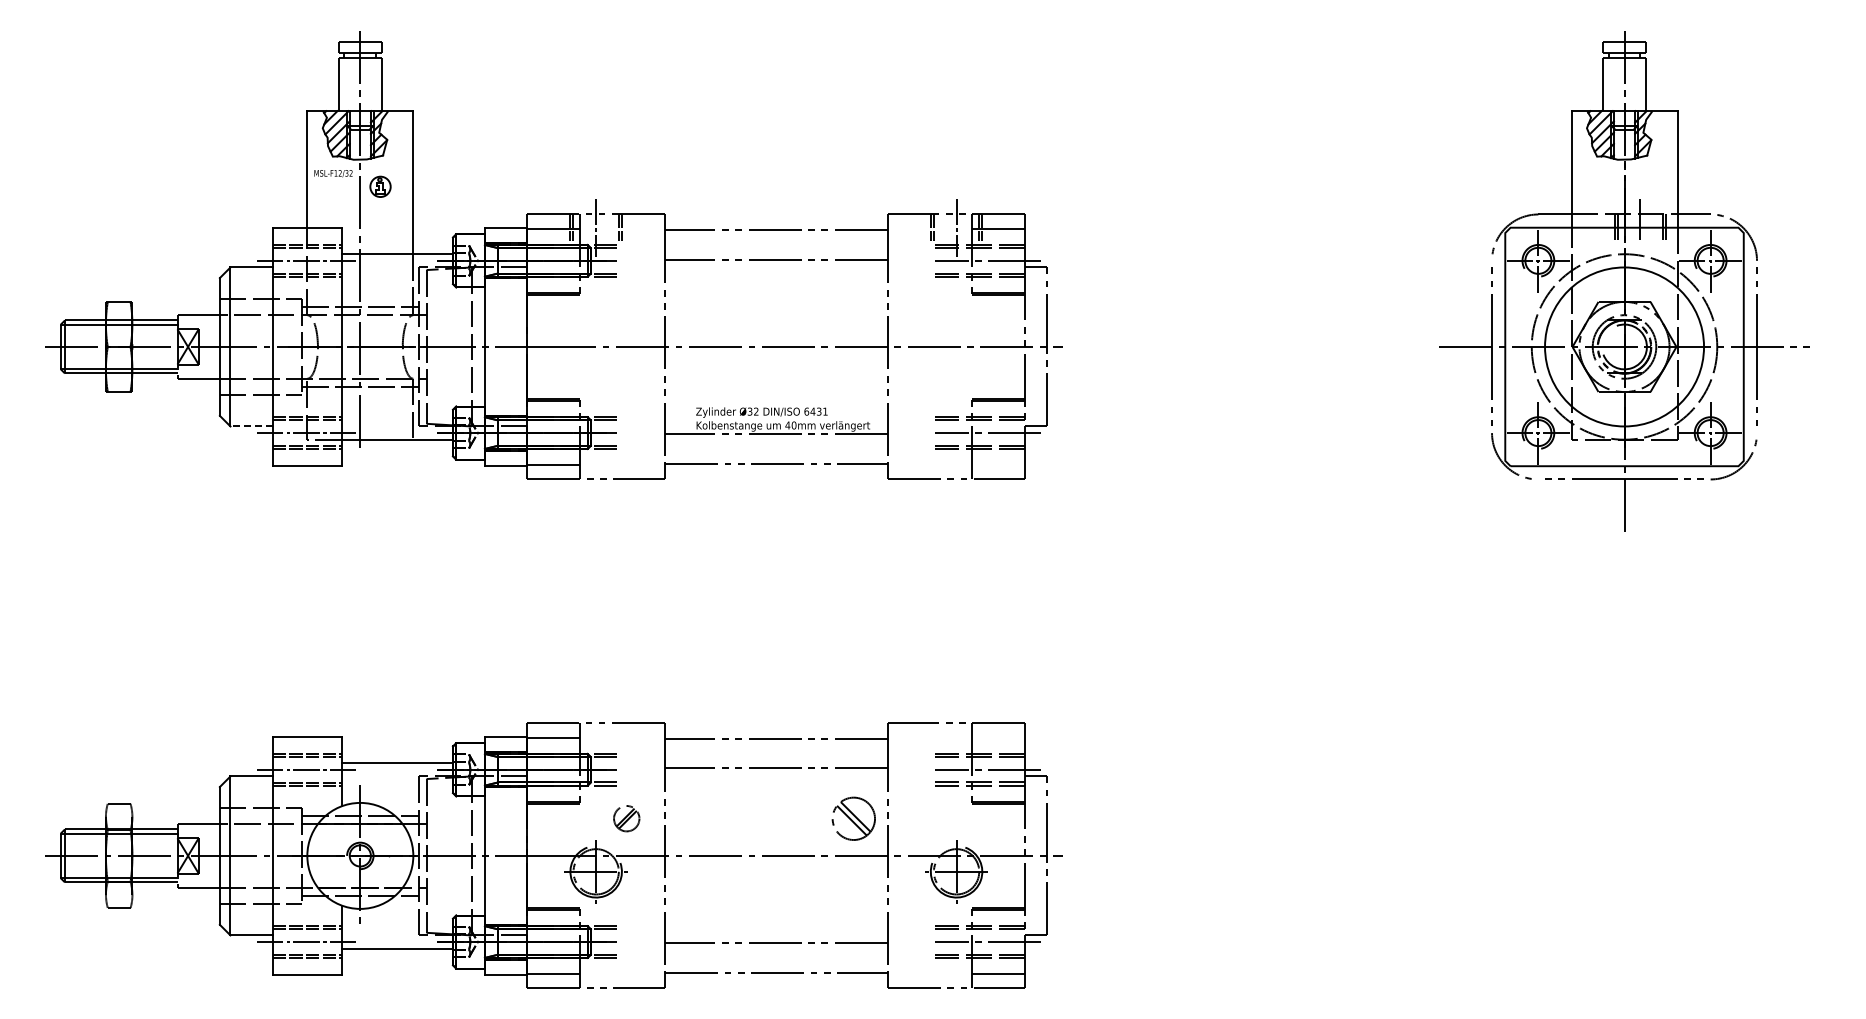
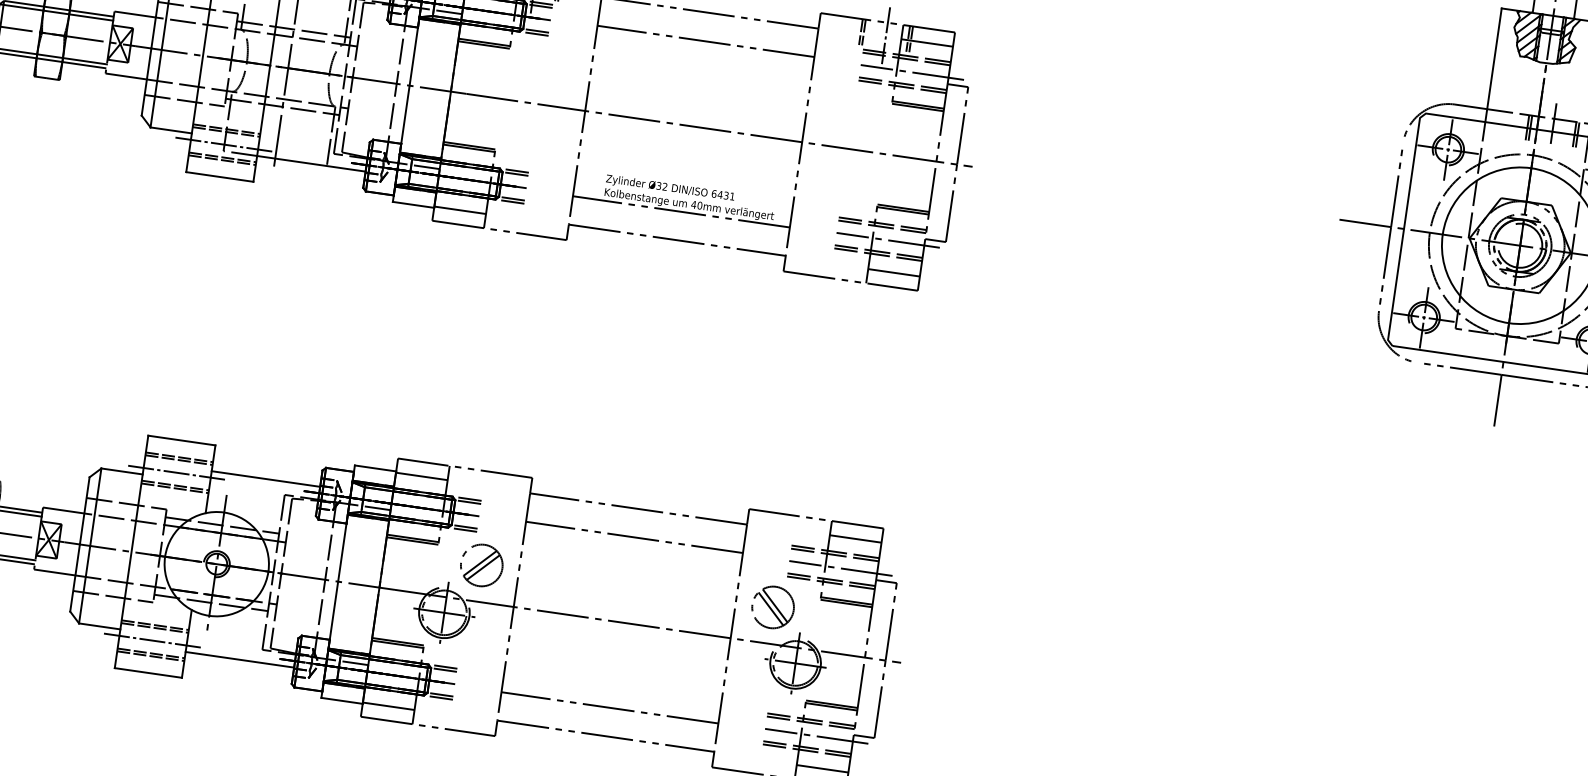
line: (251, 426) -> (171, 130), dashed -> solid
line: (998, 464) -> (893, 272), added
line: (998, 738) -> (855, 539), added
part: (626, 818) -> (481, 565), size x1.67
part: (853, 818) -> (772, 607), moved

